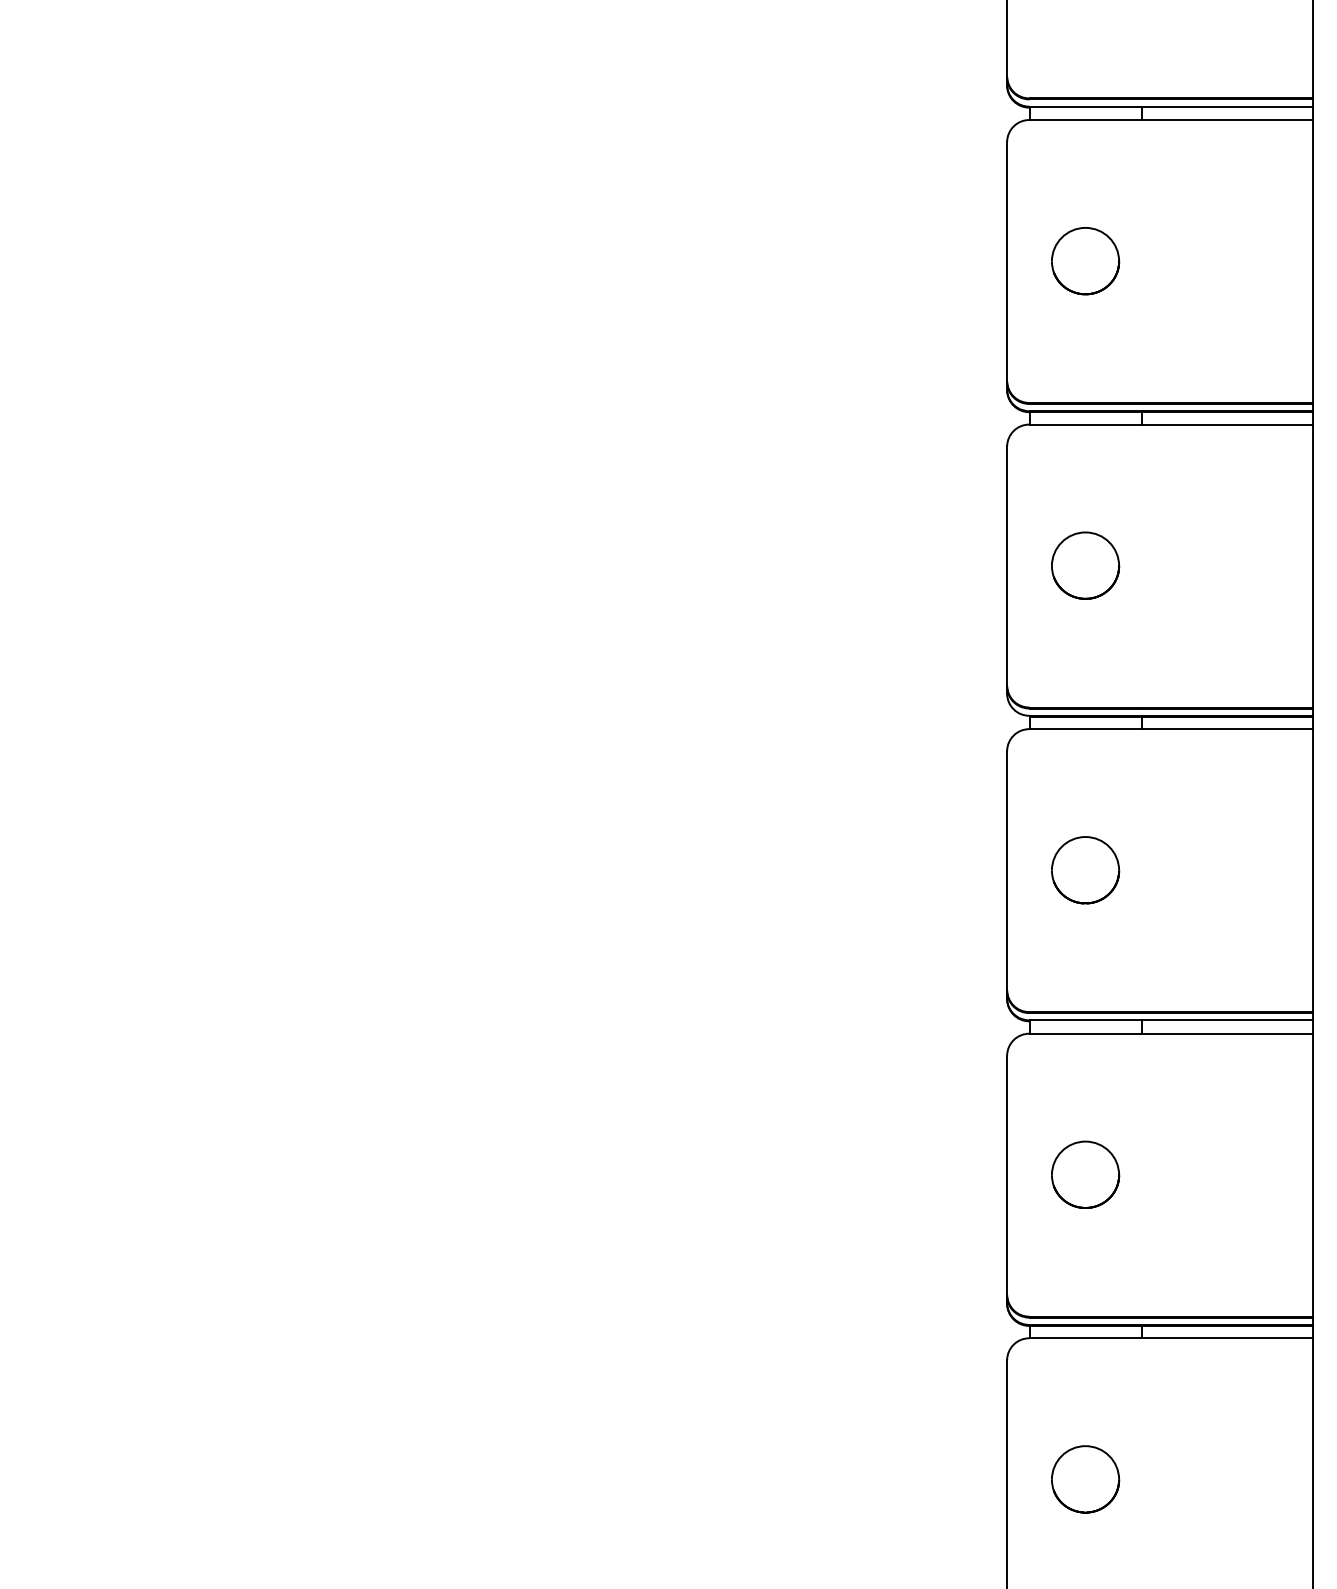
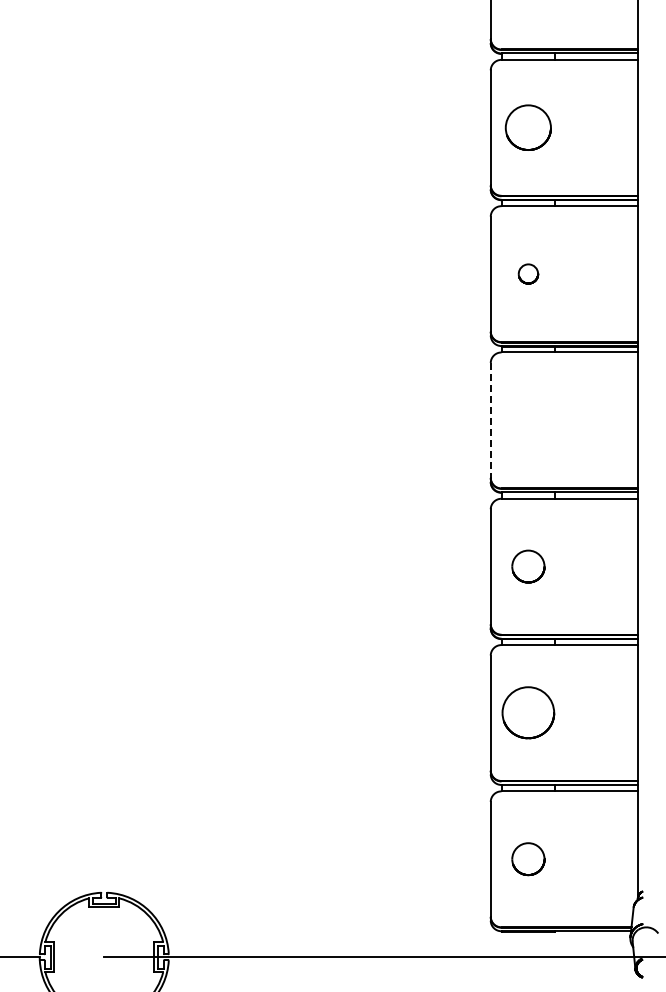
part: (1085, 260) -> (528, 127), size x1.4
part: (1085, 564) -> (528, 273), size x0.6
line: (1006, 870) -> (490, 420), solid -> dashed
part: (1085, 870) -> (528, 420), removed
part: (1085, 1478) -> (528, 712), size x1.6

